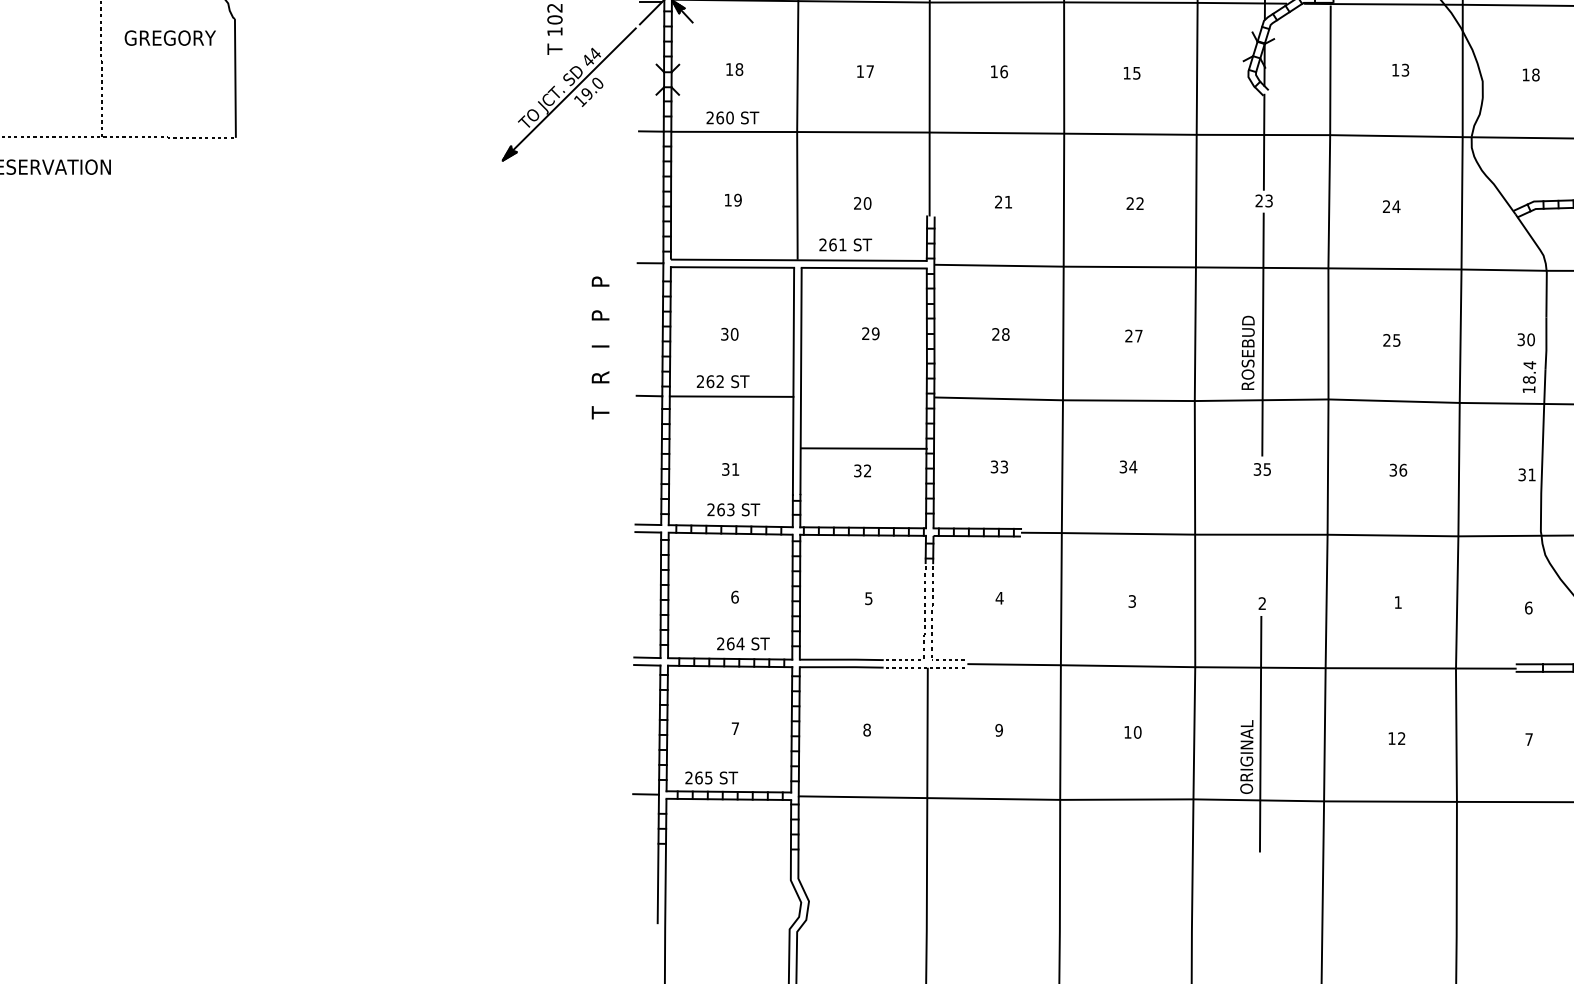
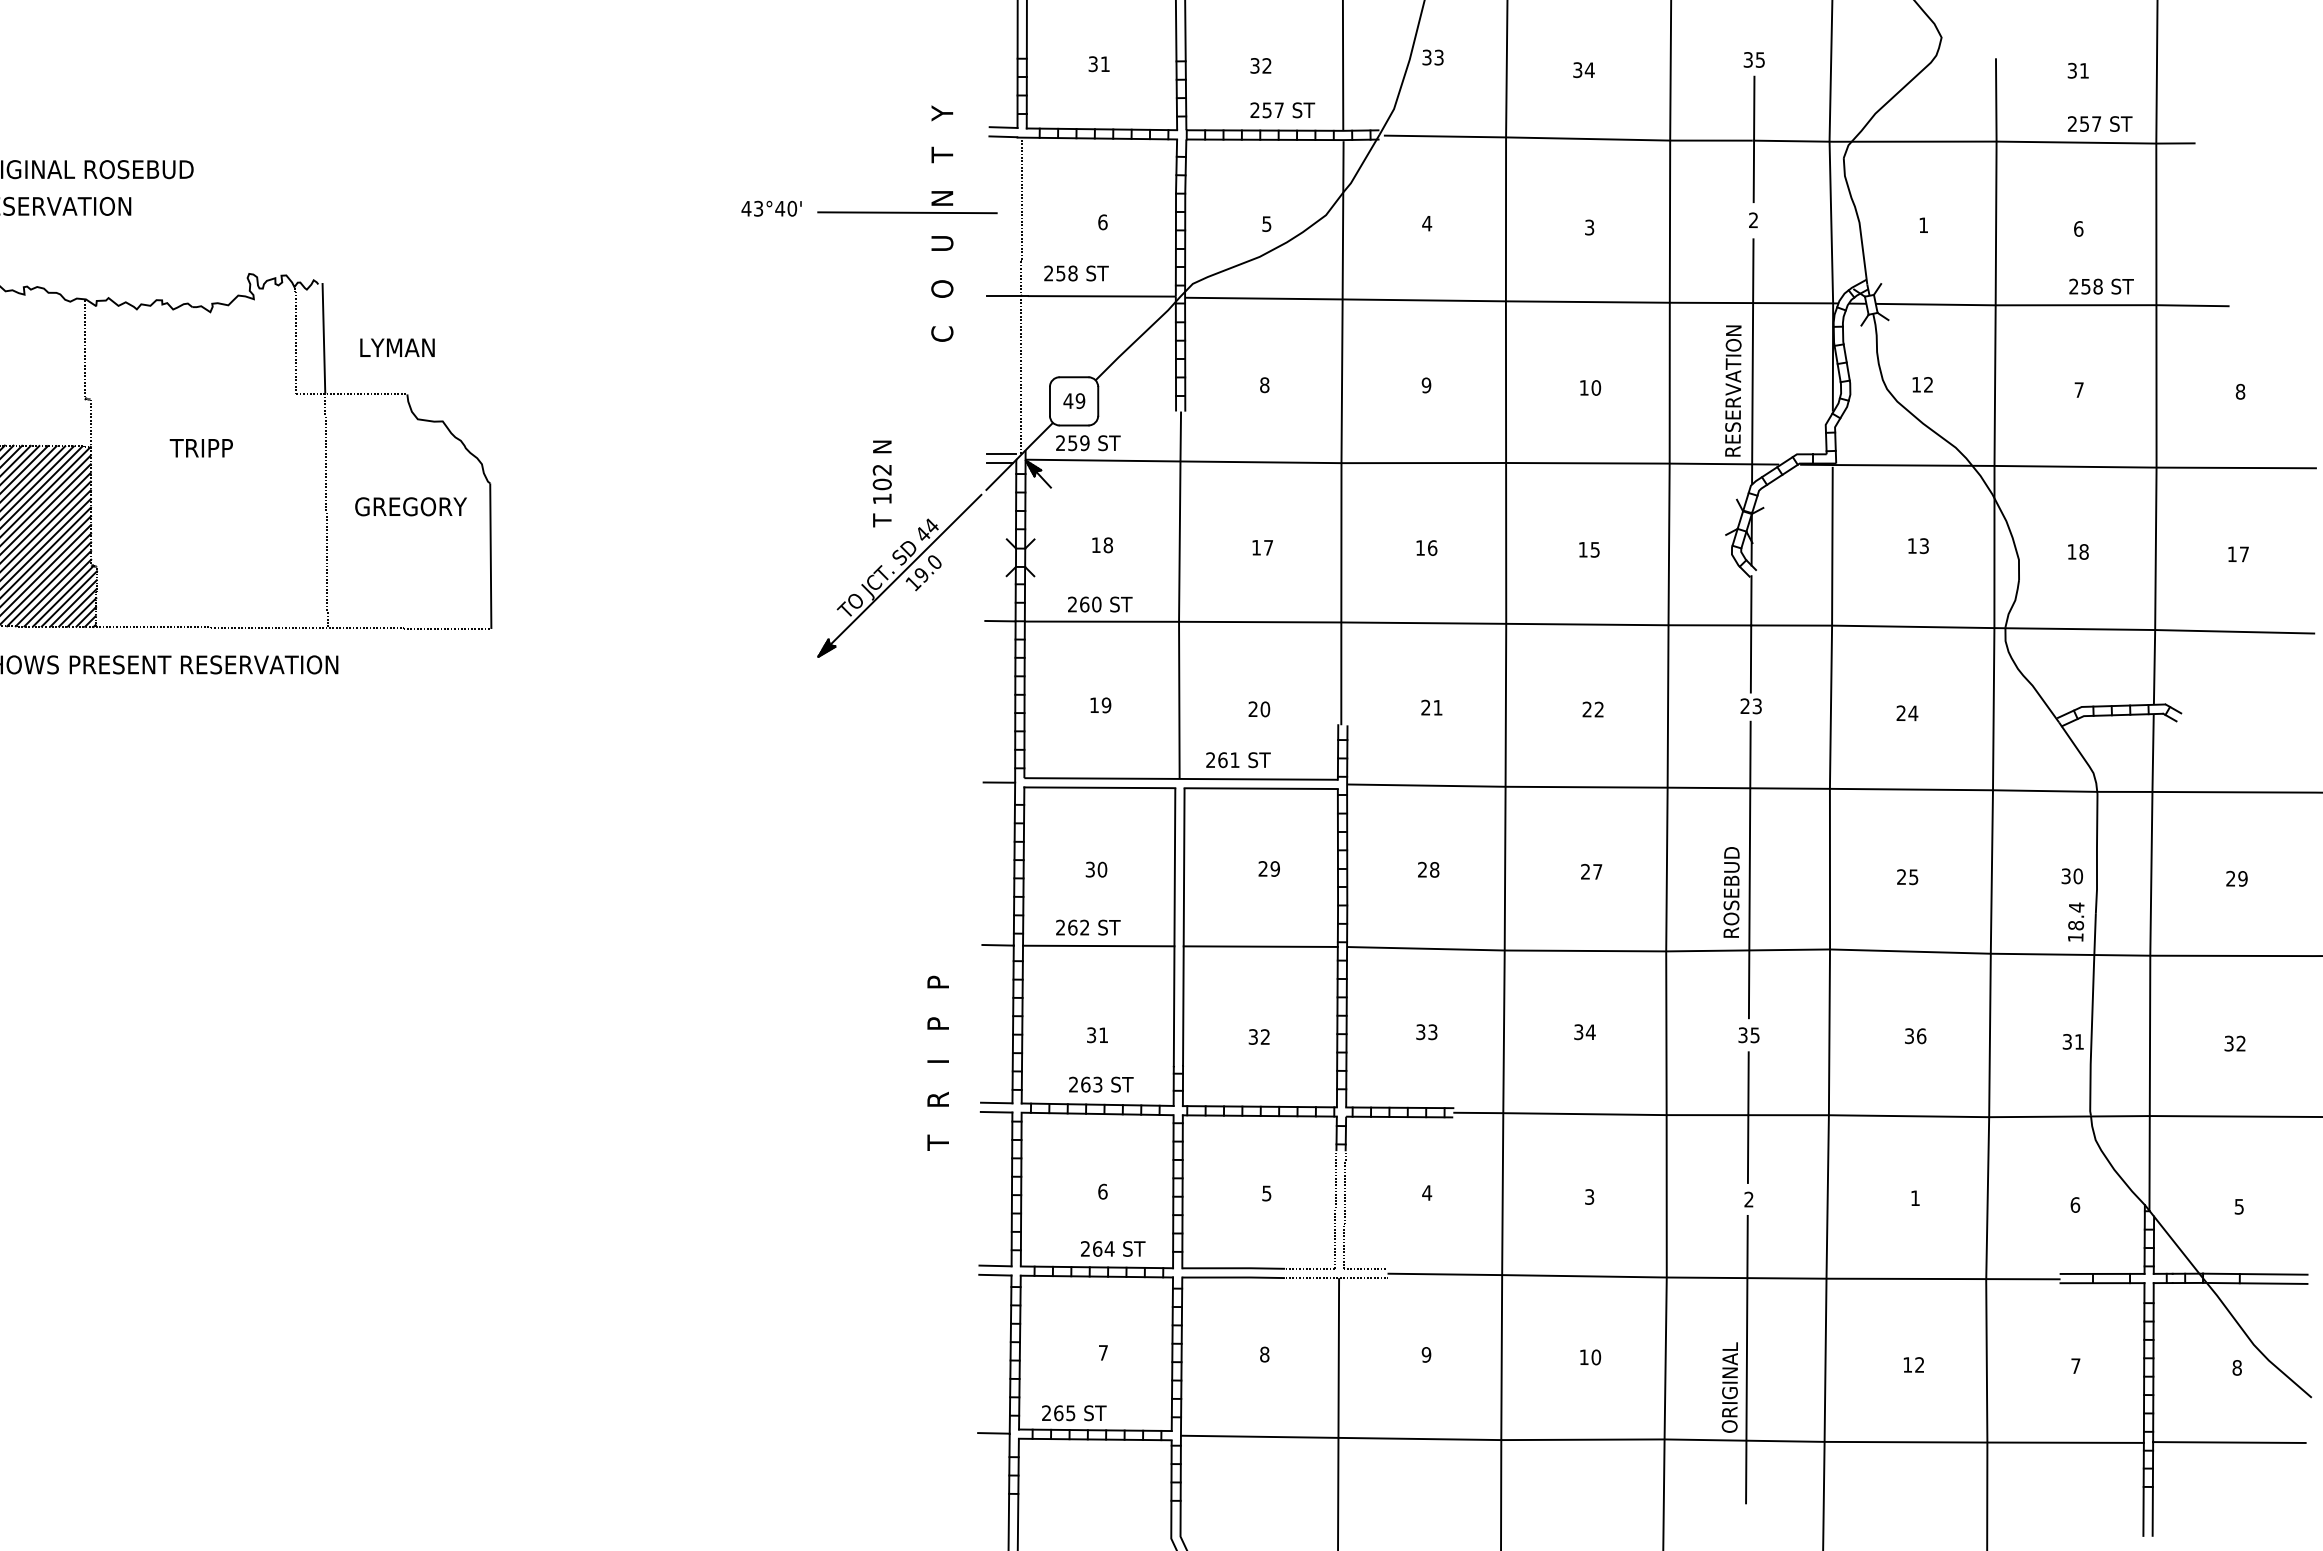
text: (600, 347) -> (937, 1062), moved
line: (863, 448) -> (1260, 946), moved
line: (1261, 536) -> (1747, 1117), added

